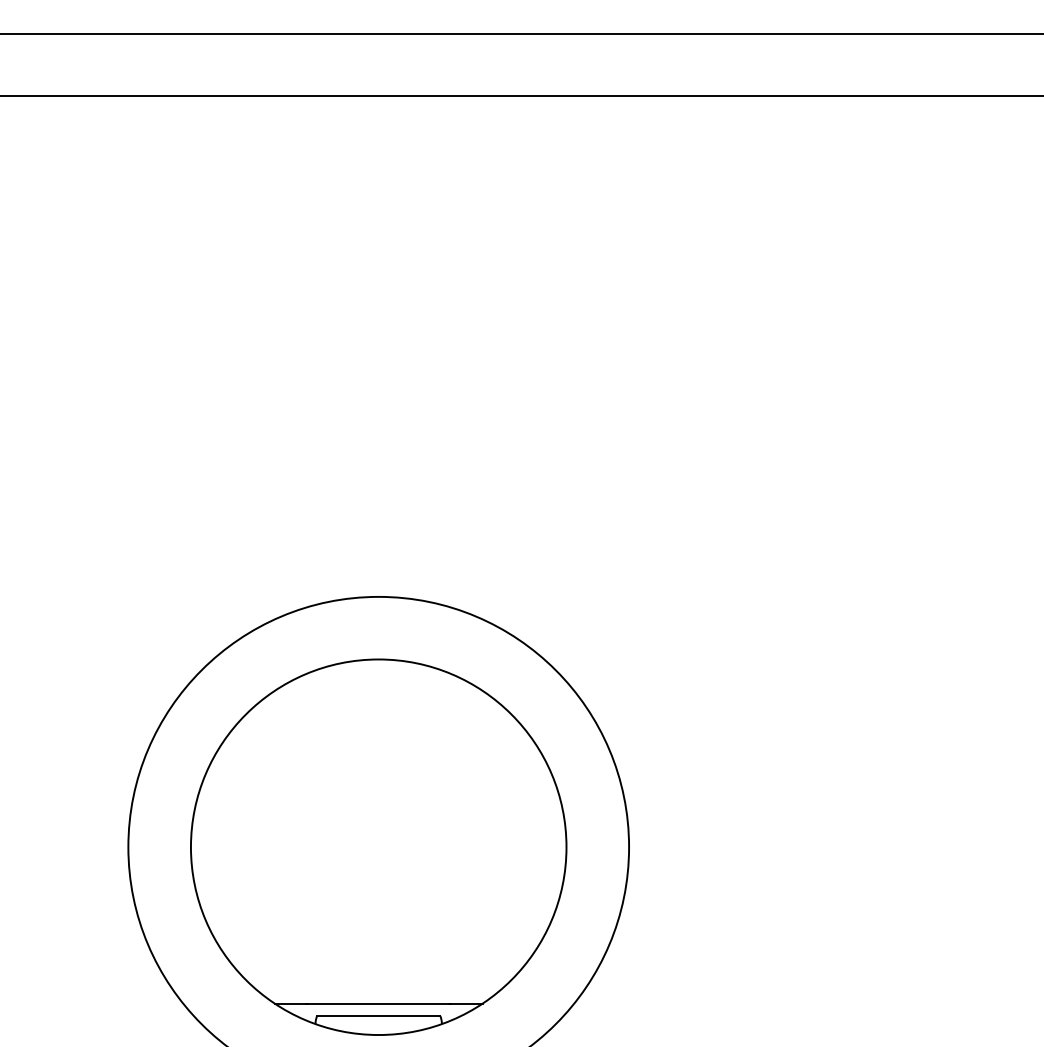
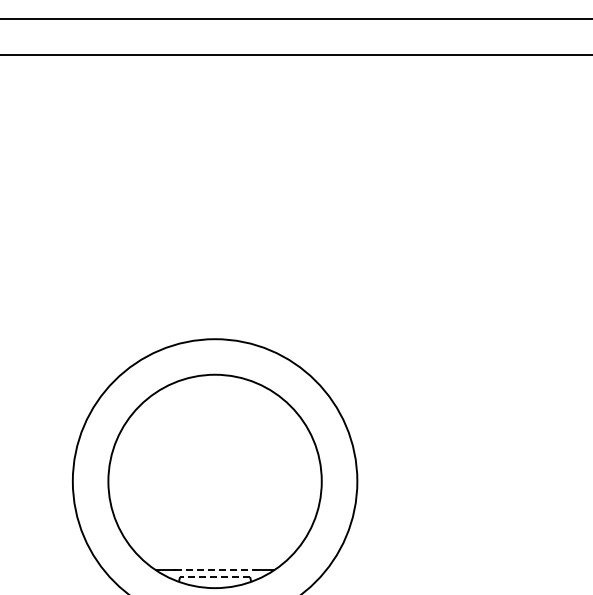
line: (379, 1003) -> (215, 570), solid -> dashed
line: (379, 1016) -> (215, 577), solid -> dashed

